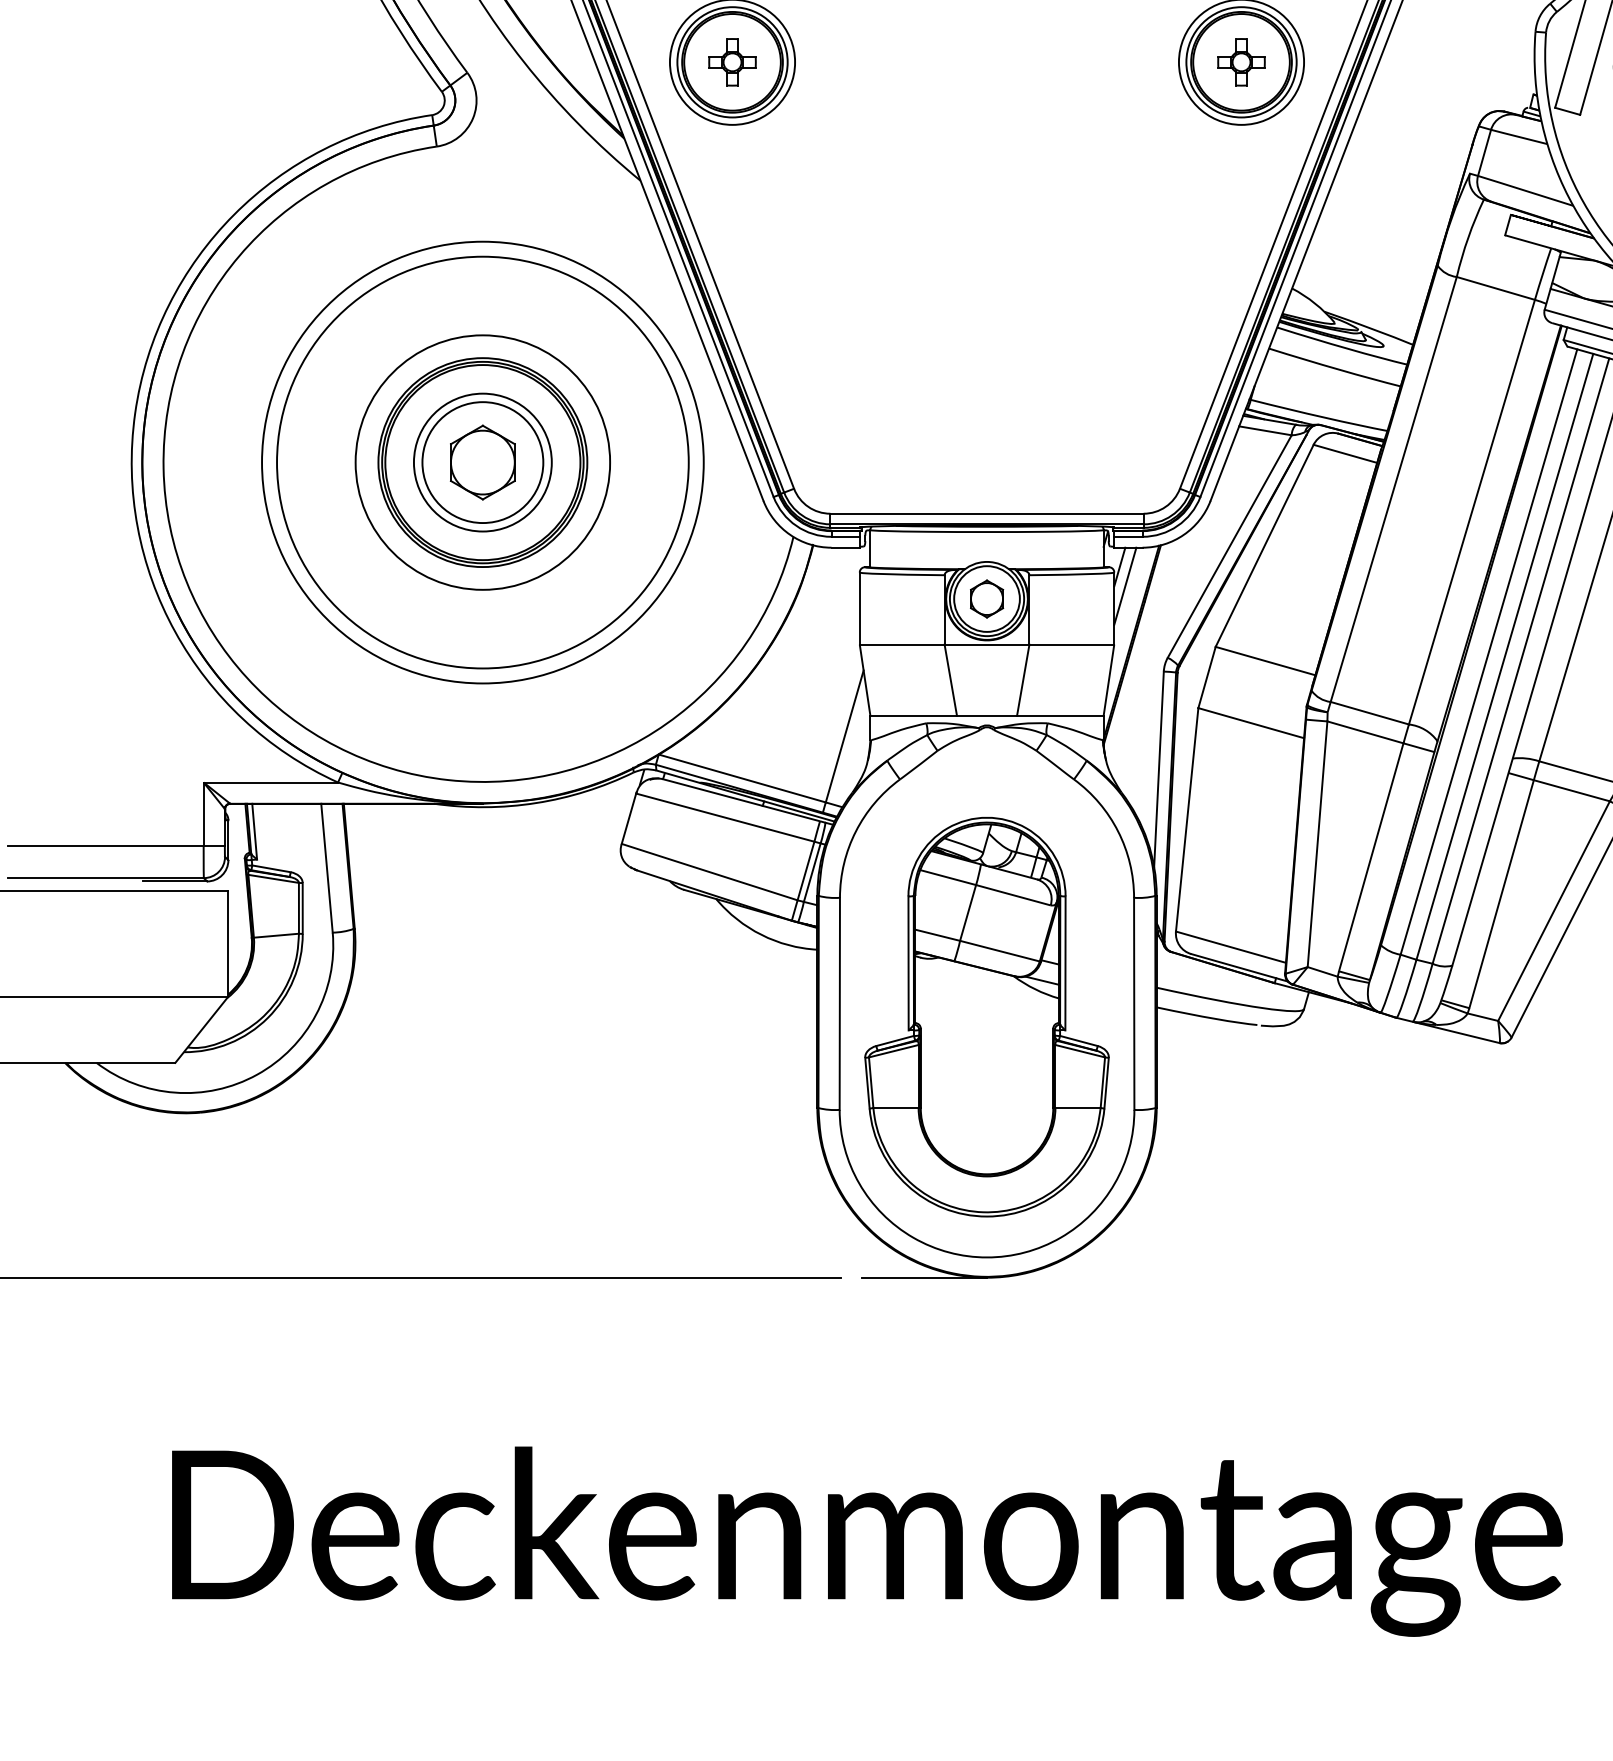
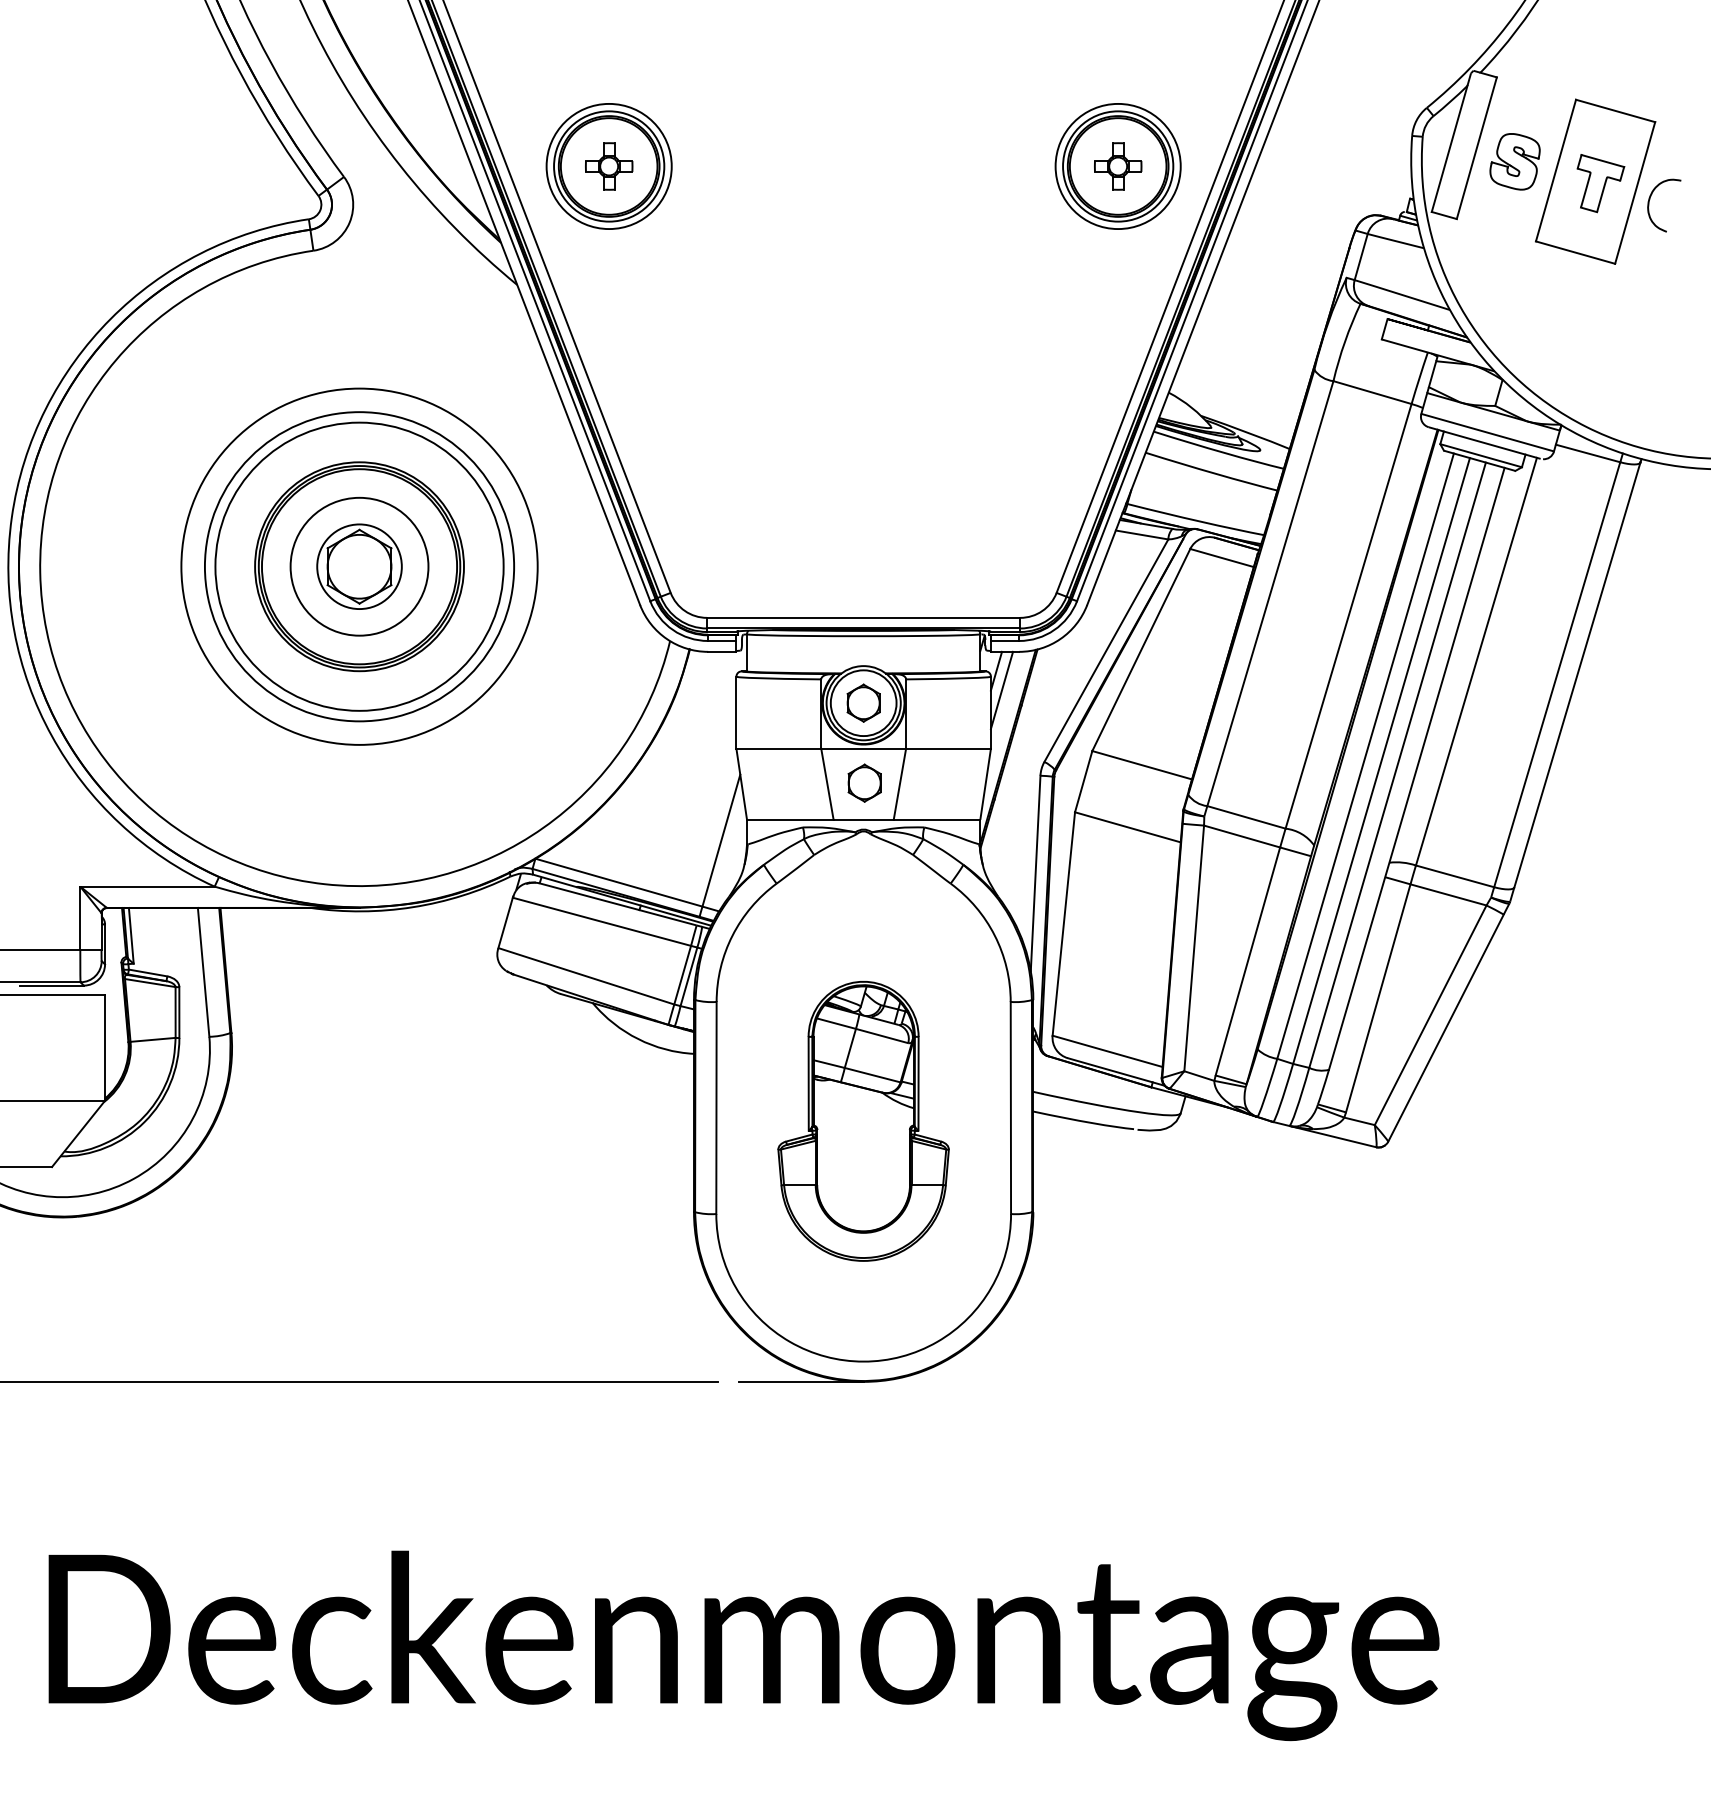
circle: (482, 462) -> (359, 566), size x0.7
circle: (482, 462) -> (359, 566), size x0.7
circle: (482, 462) -> (359, 566), size x0.7
circle: (482, 462) -> (359, 566), size x1.4
part: (987, 678) -> (864, 782), added
part: (986, 1017) -> (863, 1121), size x0.7

